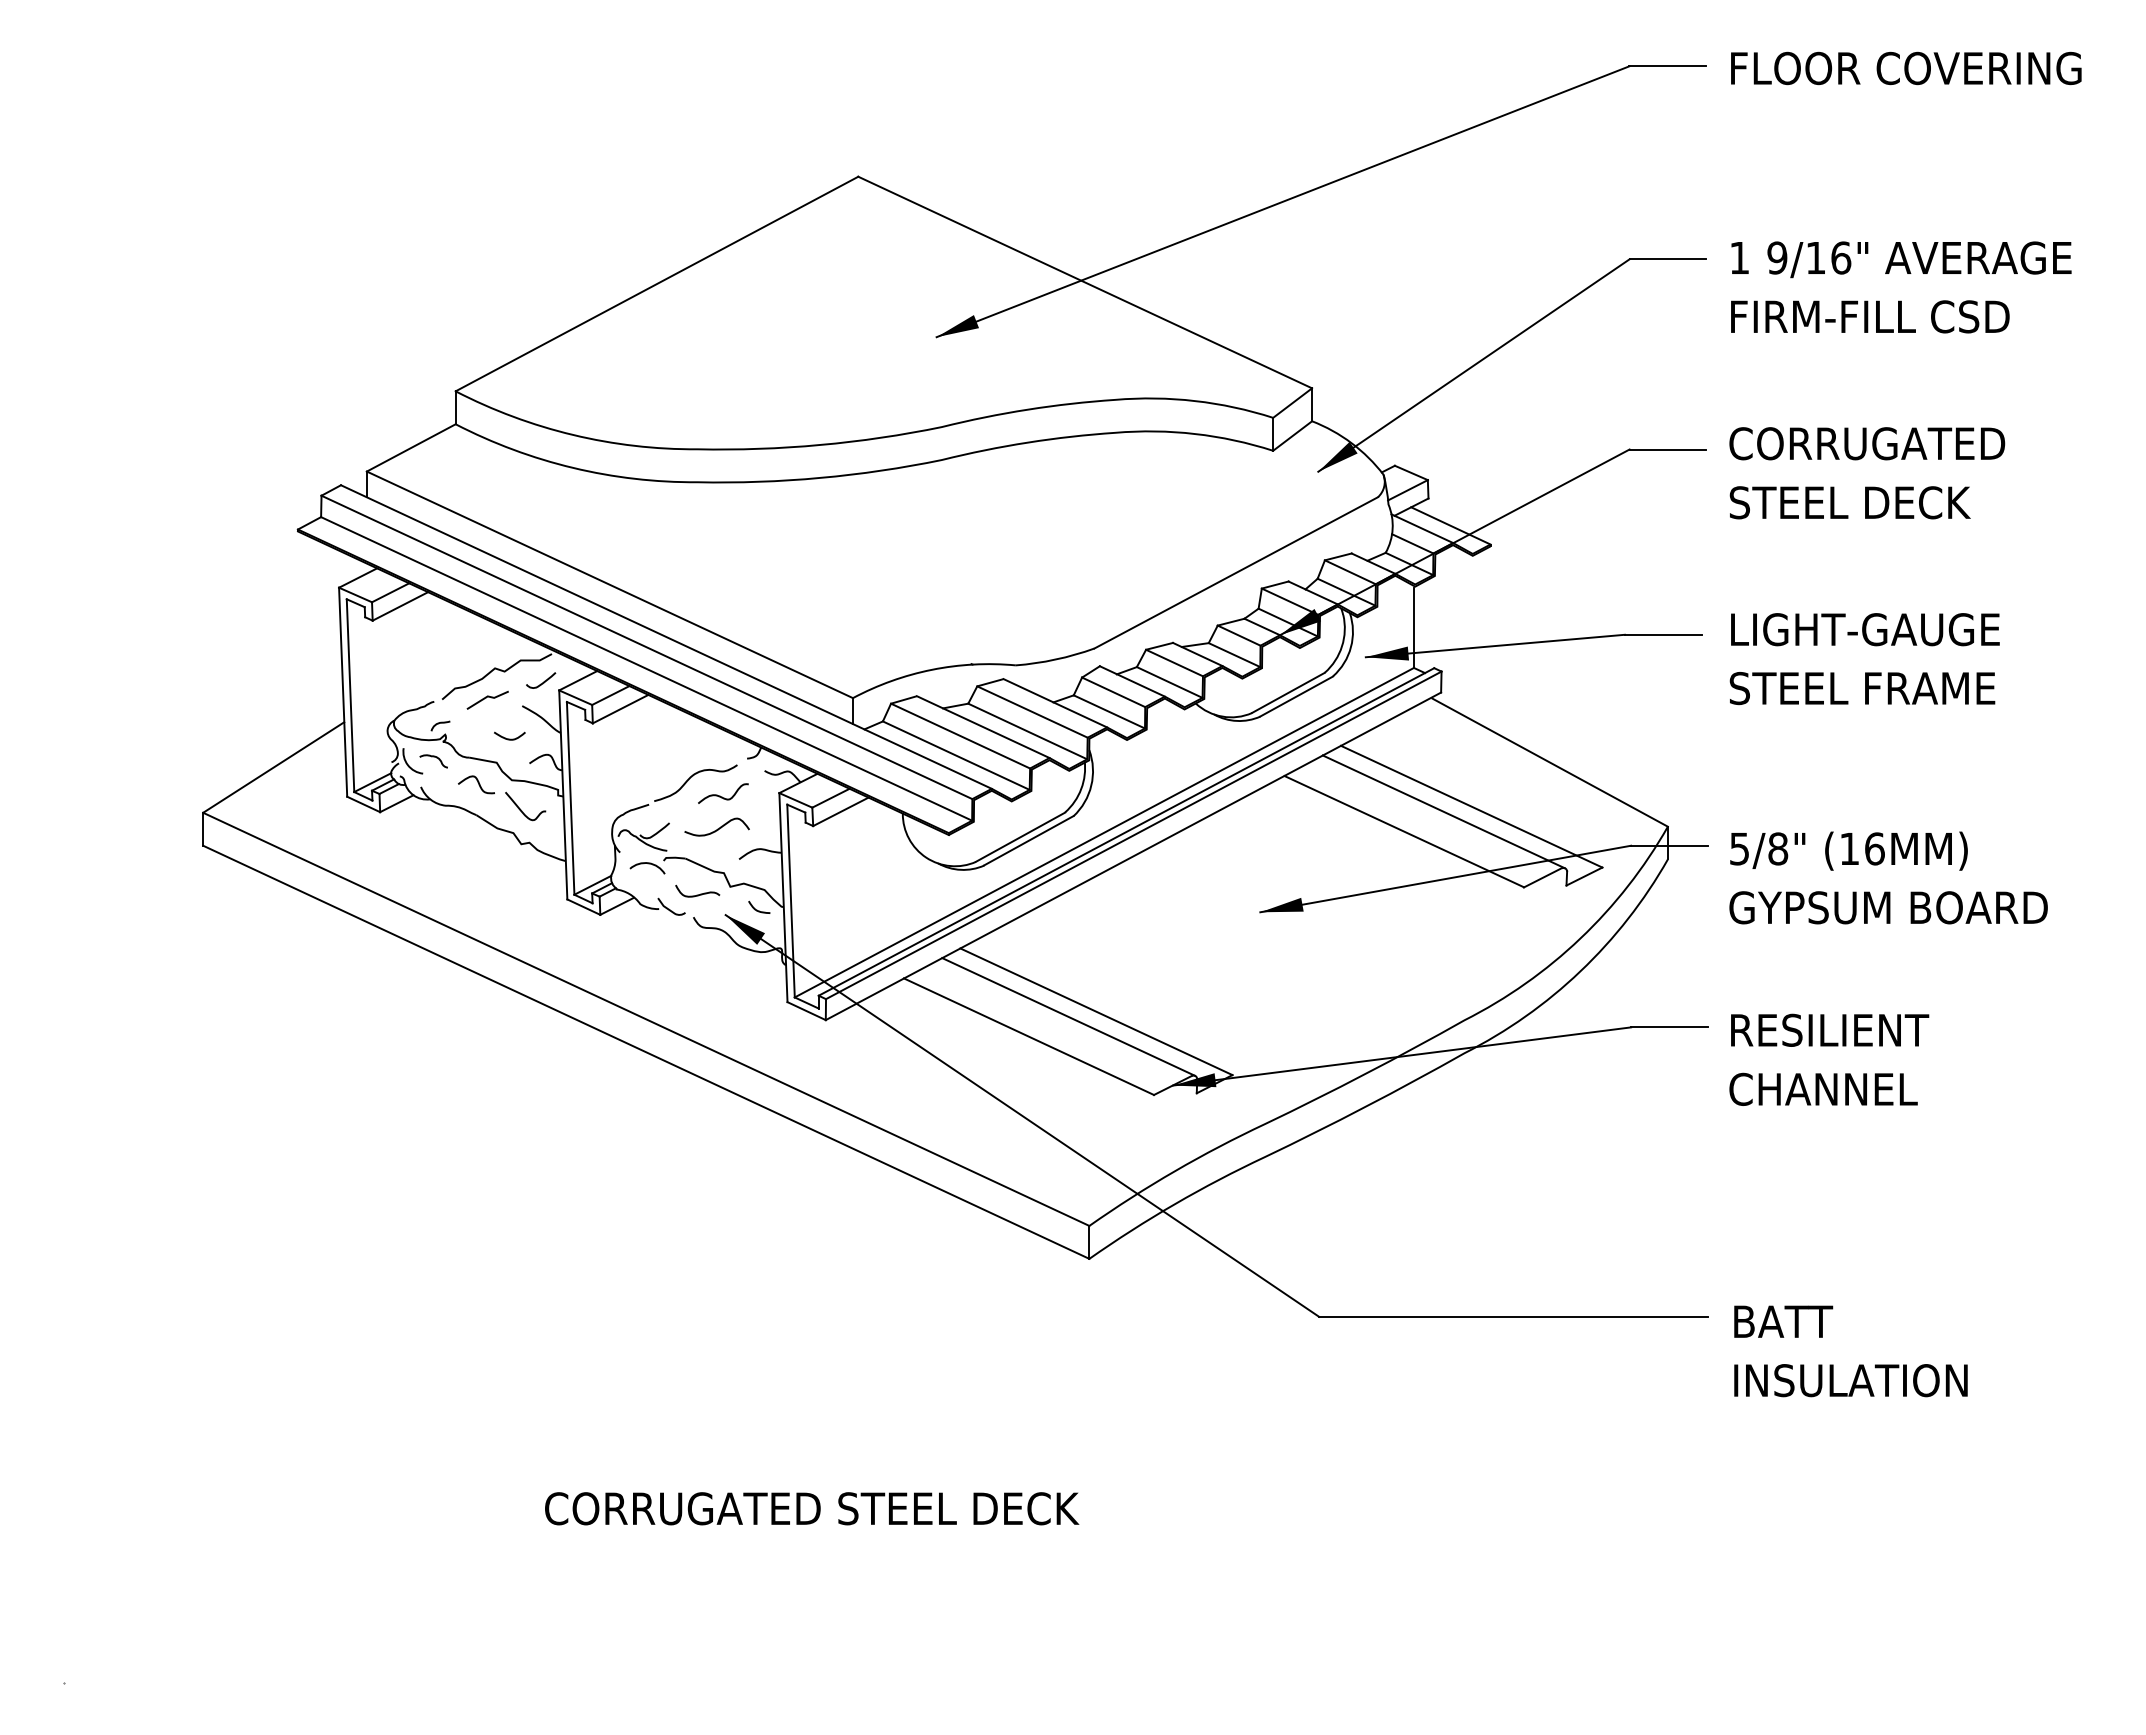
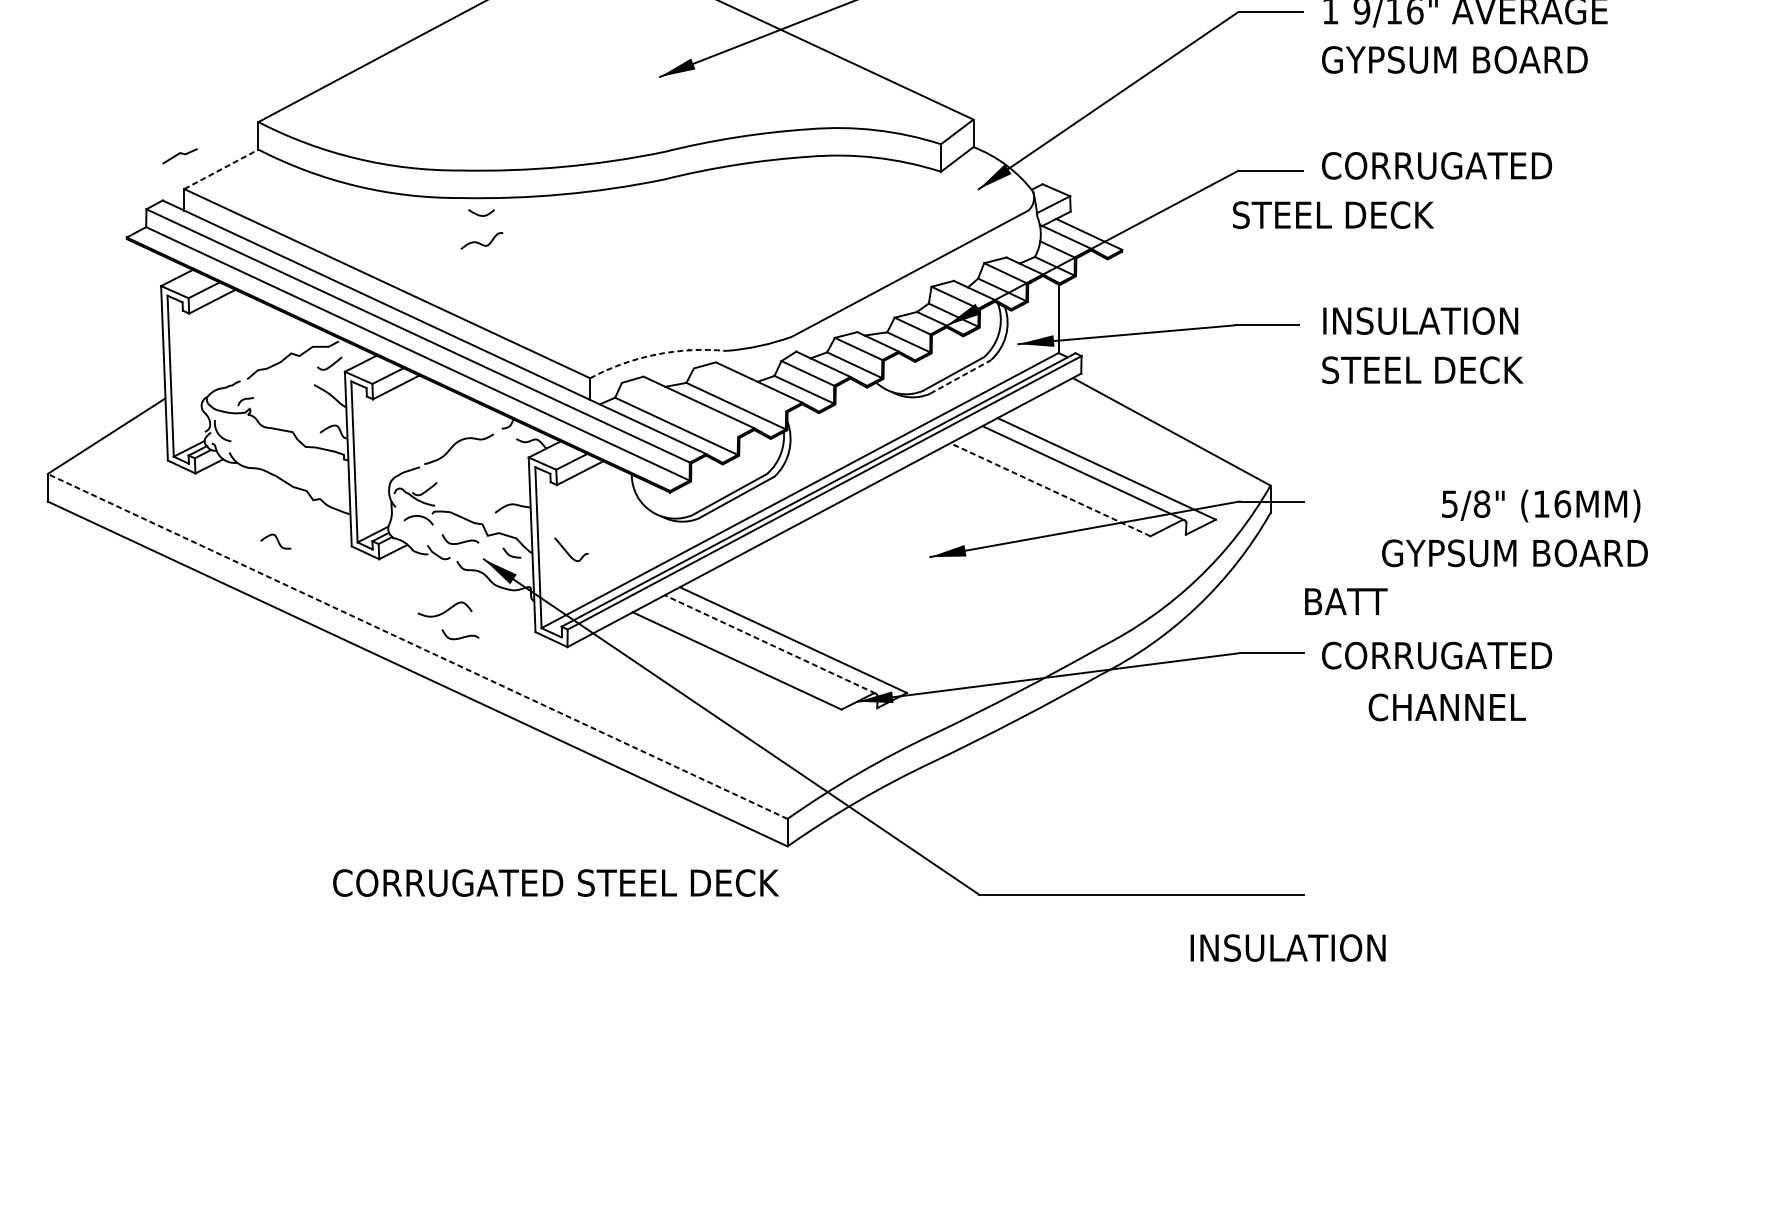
text: (1888, 316) -> (1454, 59), FIRM-FILL CSD -> GYPSUM BOARD
line: (411, 447) -> (221, 169), solid -> dashed
text: (1849, 502) -> (1332, 214), moved
text: (1867, 629) -> (1437, 320), LIGHT-GAUGE -> INSULATION
line: (931, 669) -> (655, 354), solid -> dashed
text: (1932, 688) -> (1491, 370), STEEL FRAME -> STEEL DECK
line: (1296, 696) -> (960, 376), solid -> dashed
line: (486, 698) -> (179, 154), moved
line: (1032, 711) -> (740, 389), removed
line: (960, 735) -> (679, 409), removed
curve: (509, 738) -> (481, 214), moved
curve: (433, 757) -> (239, 427), removed
curve: (478, 784) -> (277, 541), moved
curve: (722, 796) -> (481, 243), moved
curve: (521, 809) -> (568, 552), moved
curve: (717, 828) -> (445, 610), moved
line: (1404, 831) -> (1050, 489), solid -> dashed
text: (1848, 850) -> (1540, 505), moved
text: (1888, 907) -> (1514, 553), moved
curve: (697, 1008) -> (460, 637), added
line: (1068, 1016) -> (770, 644), solid -> dashed
line: (646, 1019) -> (417, 646), solid -> dashed
text: (1867, 1029) -> (1437, 654), RESILIENT -> CORRUGATED
text: (1823, 1088) -> (1447, 706), moved
text: (1783, 1321) -> (1346, 601), moved
text: (1850, 1380) -> (1287, 947), moved
text: (812, 1508) -> (556, 882), moved

